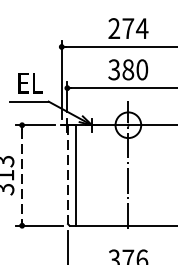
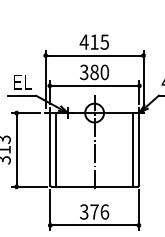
text: (128, 27) -> (94, 41), 274 -> 415
line: (68, 174) -> (50, 149), dashed -> solid
line: (21, 176) -> (16, 150), dashed -> solid

